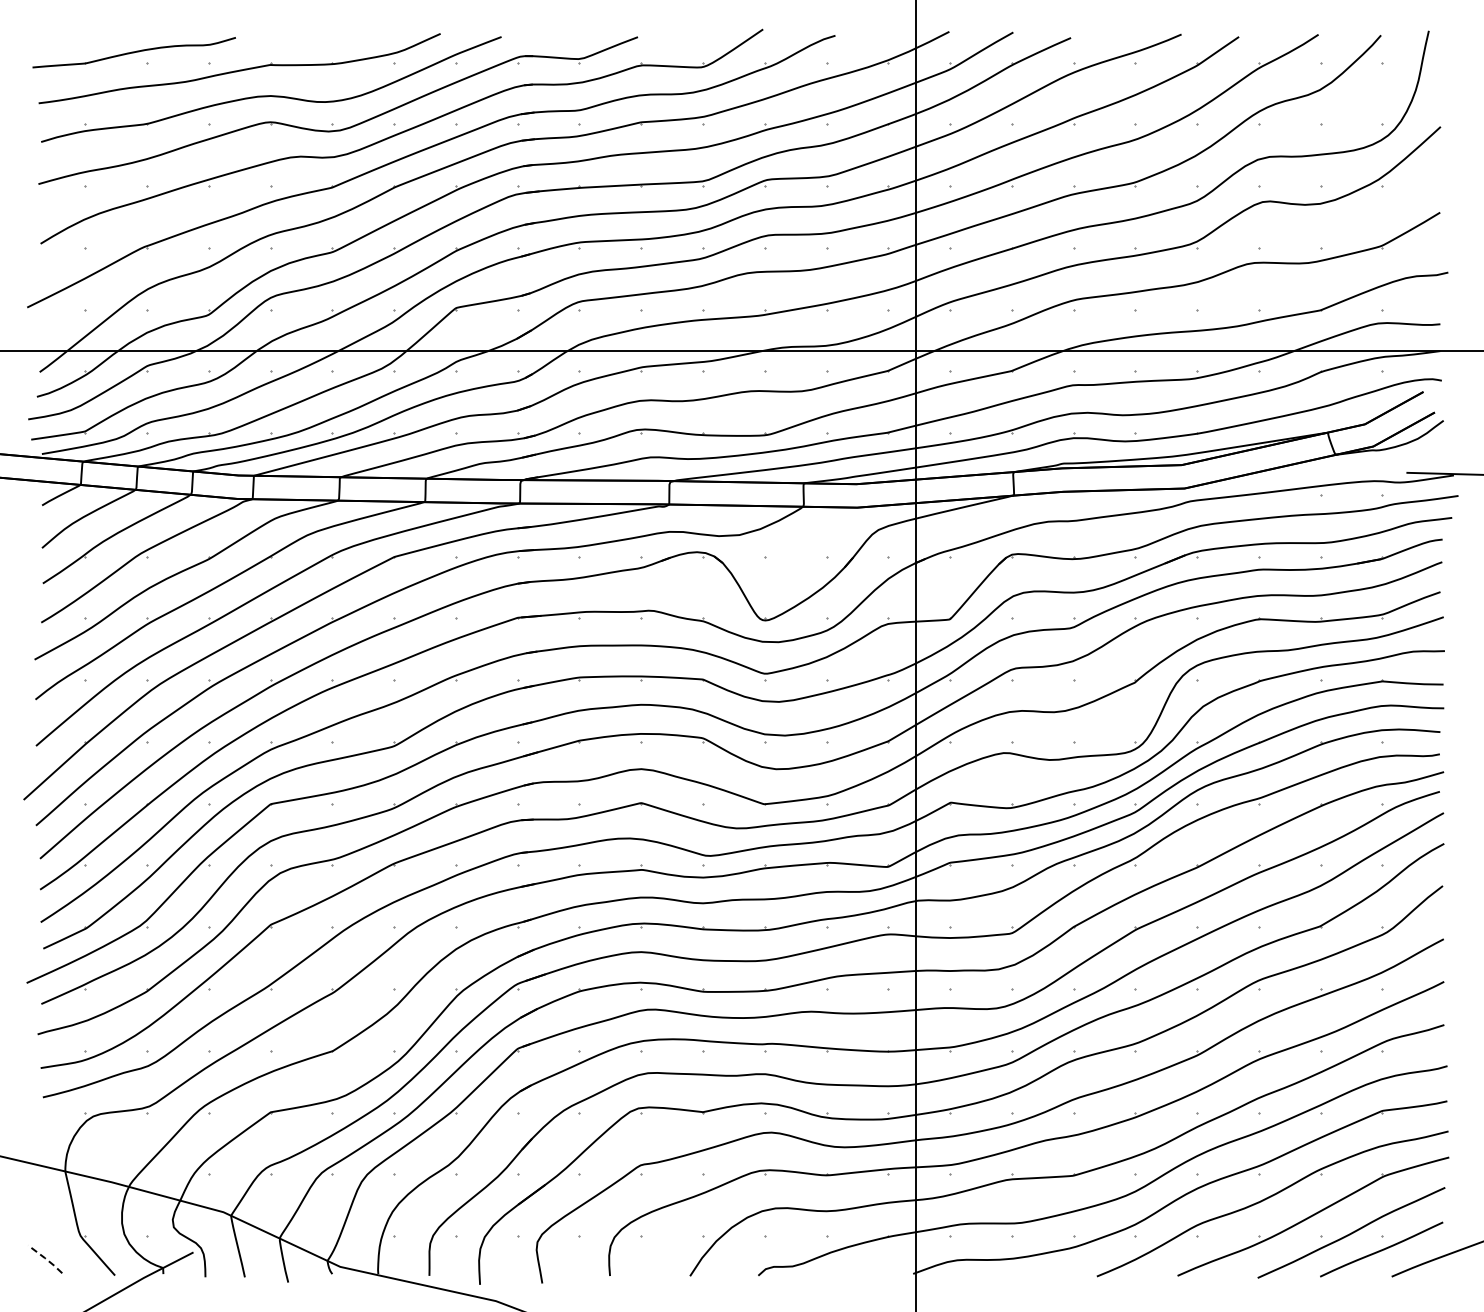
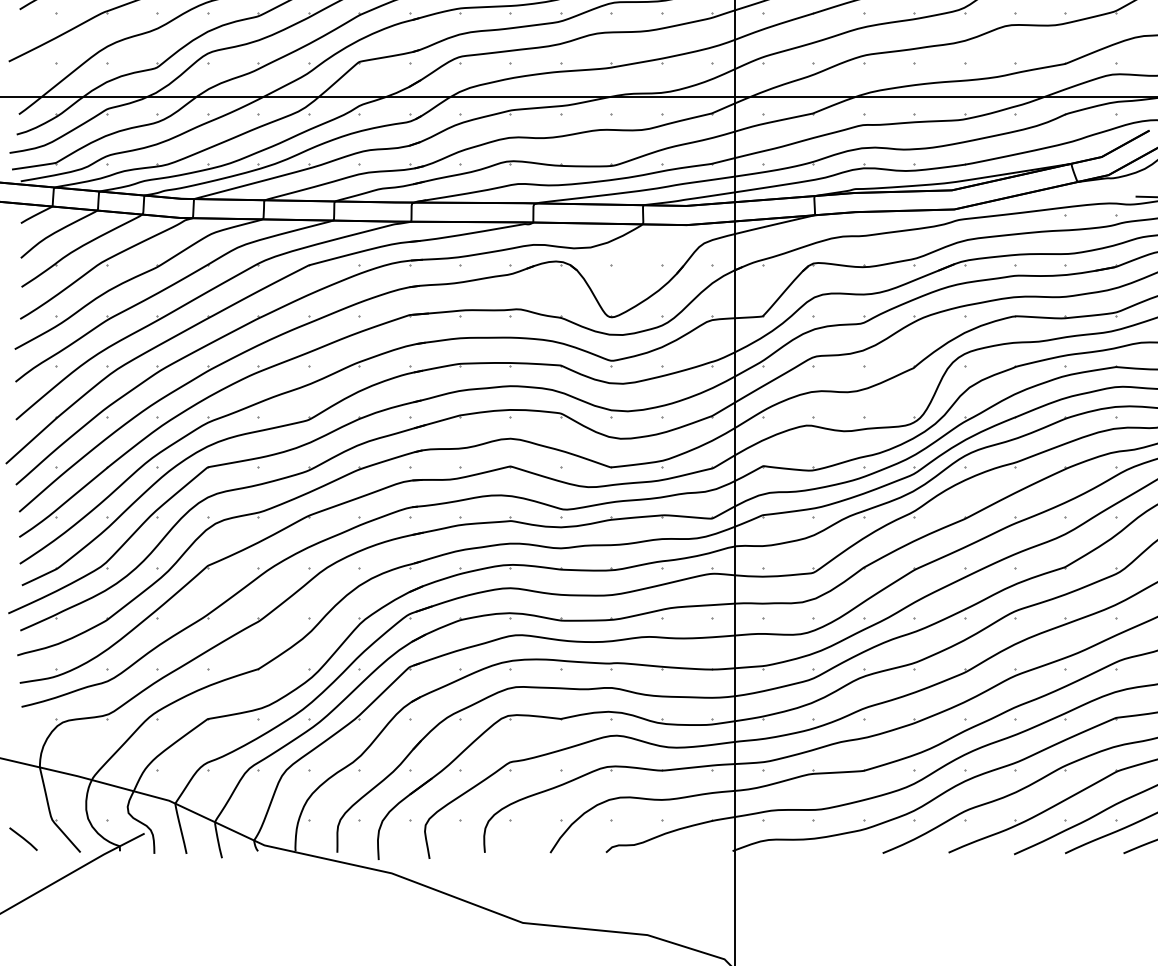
line: (45, 1258) -> (23, 838), dashed -> solid

